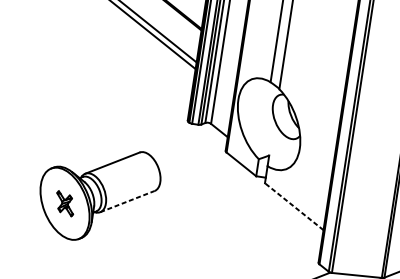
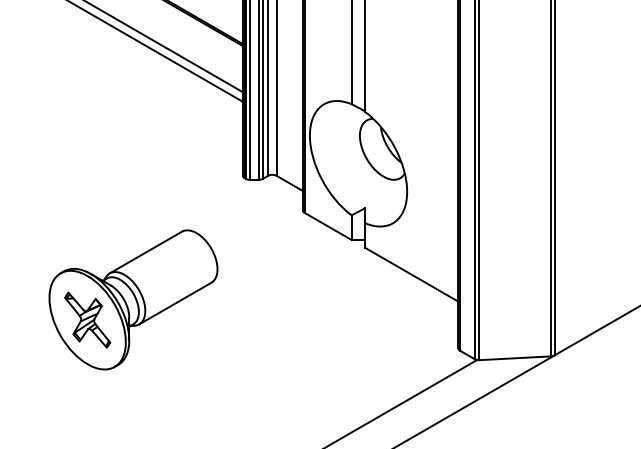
line: (127, 201) -> (175, 303), dashed -> solid
part: (65, 203) -> (87, 319), size x1.67
line: (294, 206) -> (411, 274), dashed -> solid

